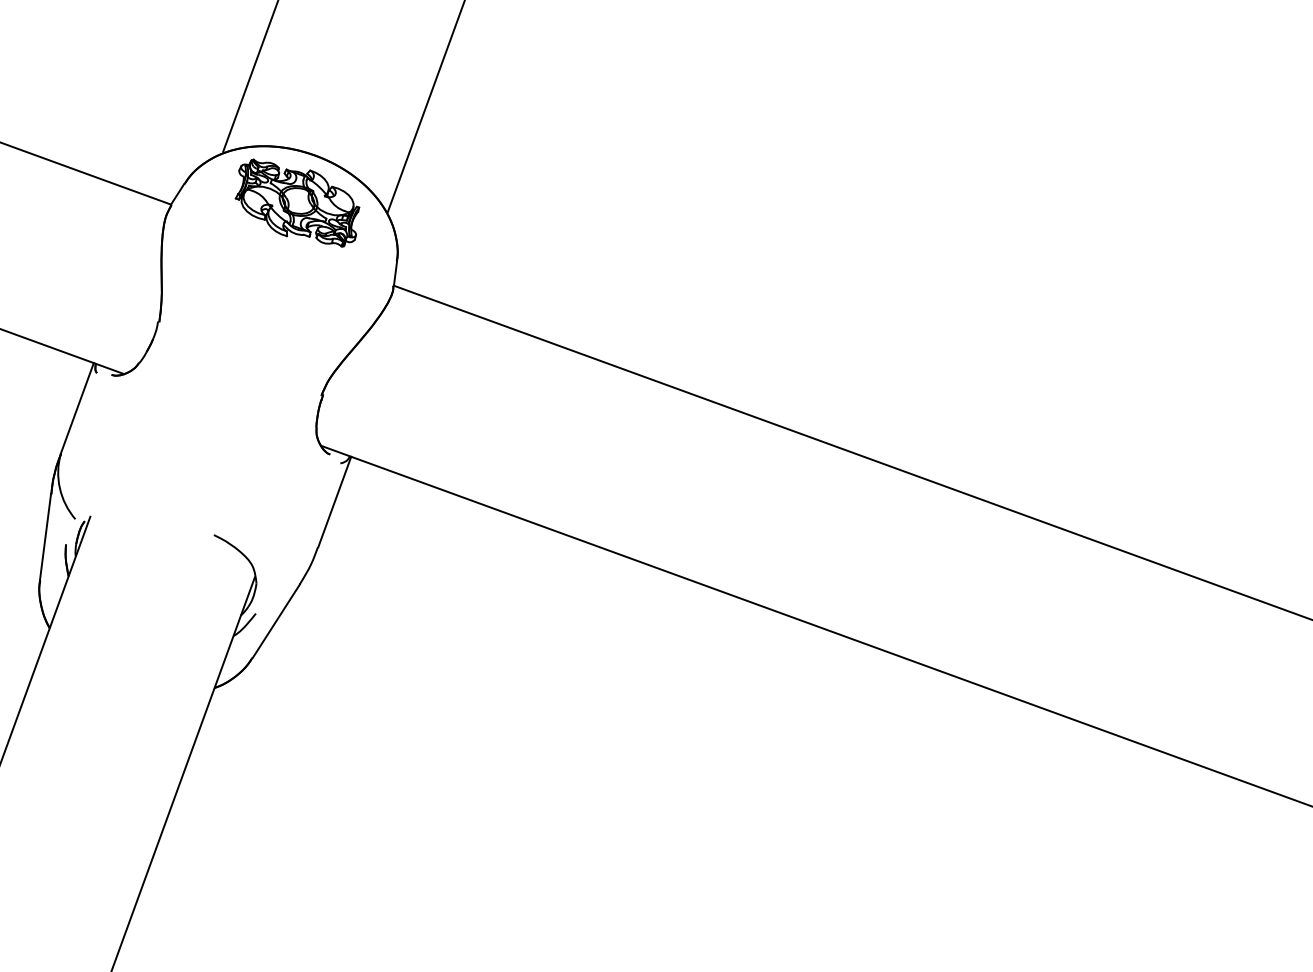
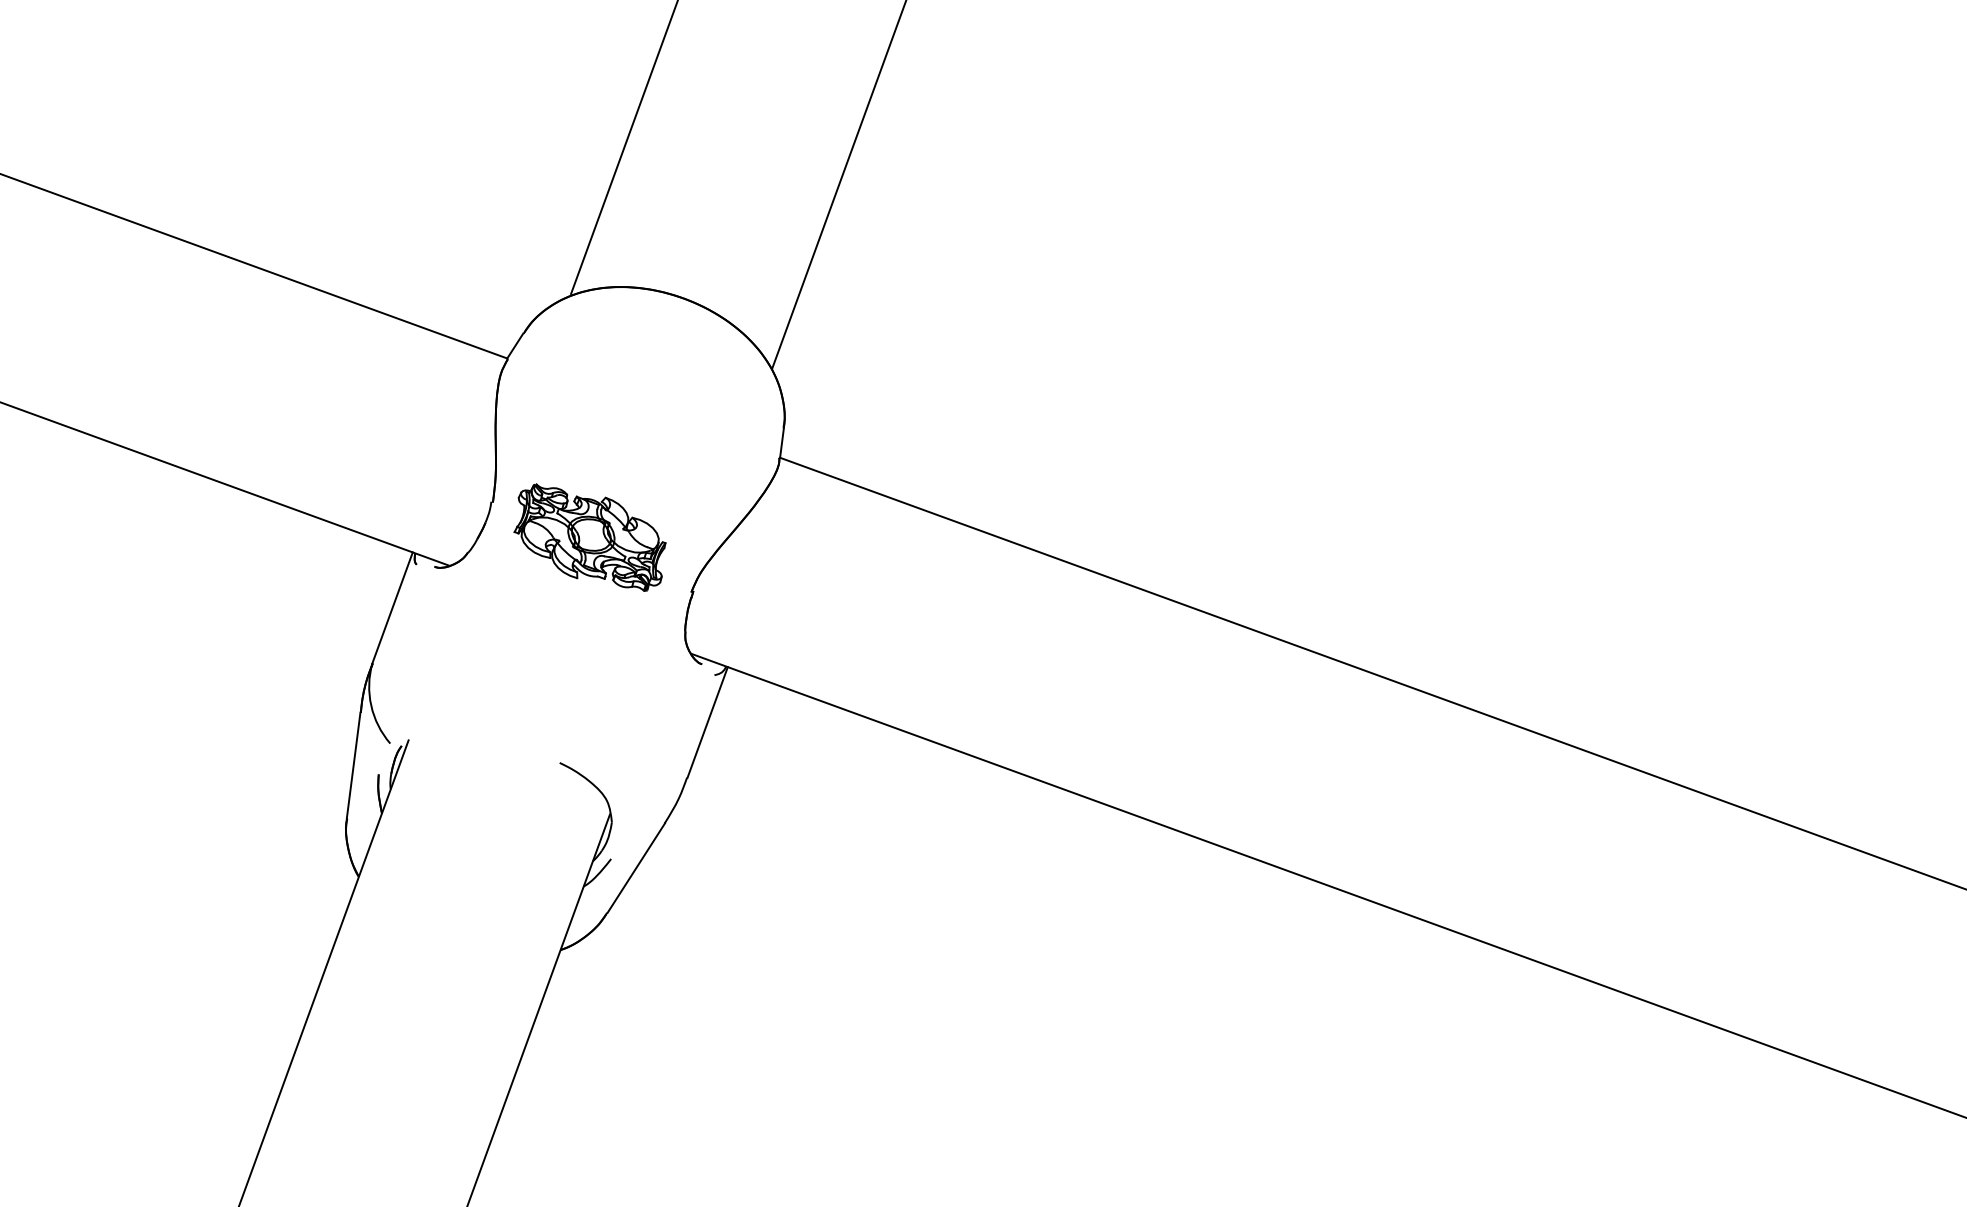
part: (297, 202) -> (589, 537), moved

